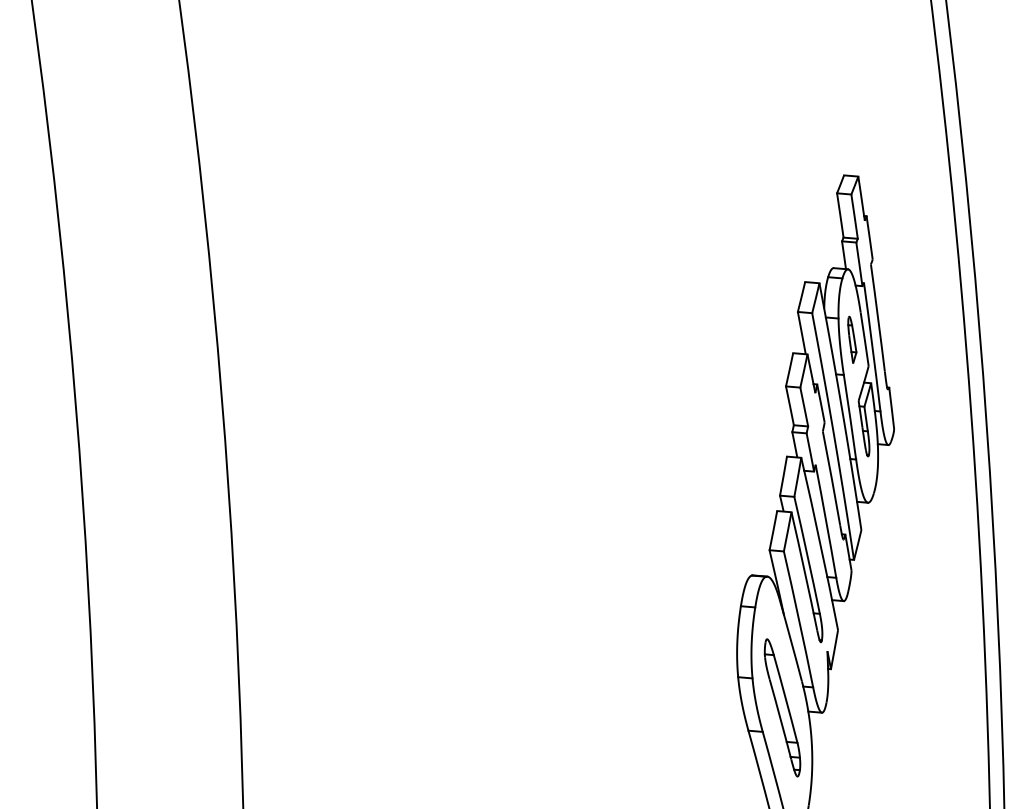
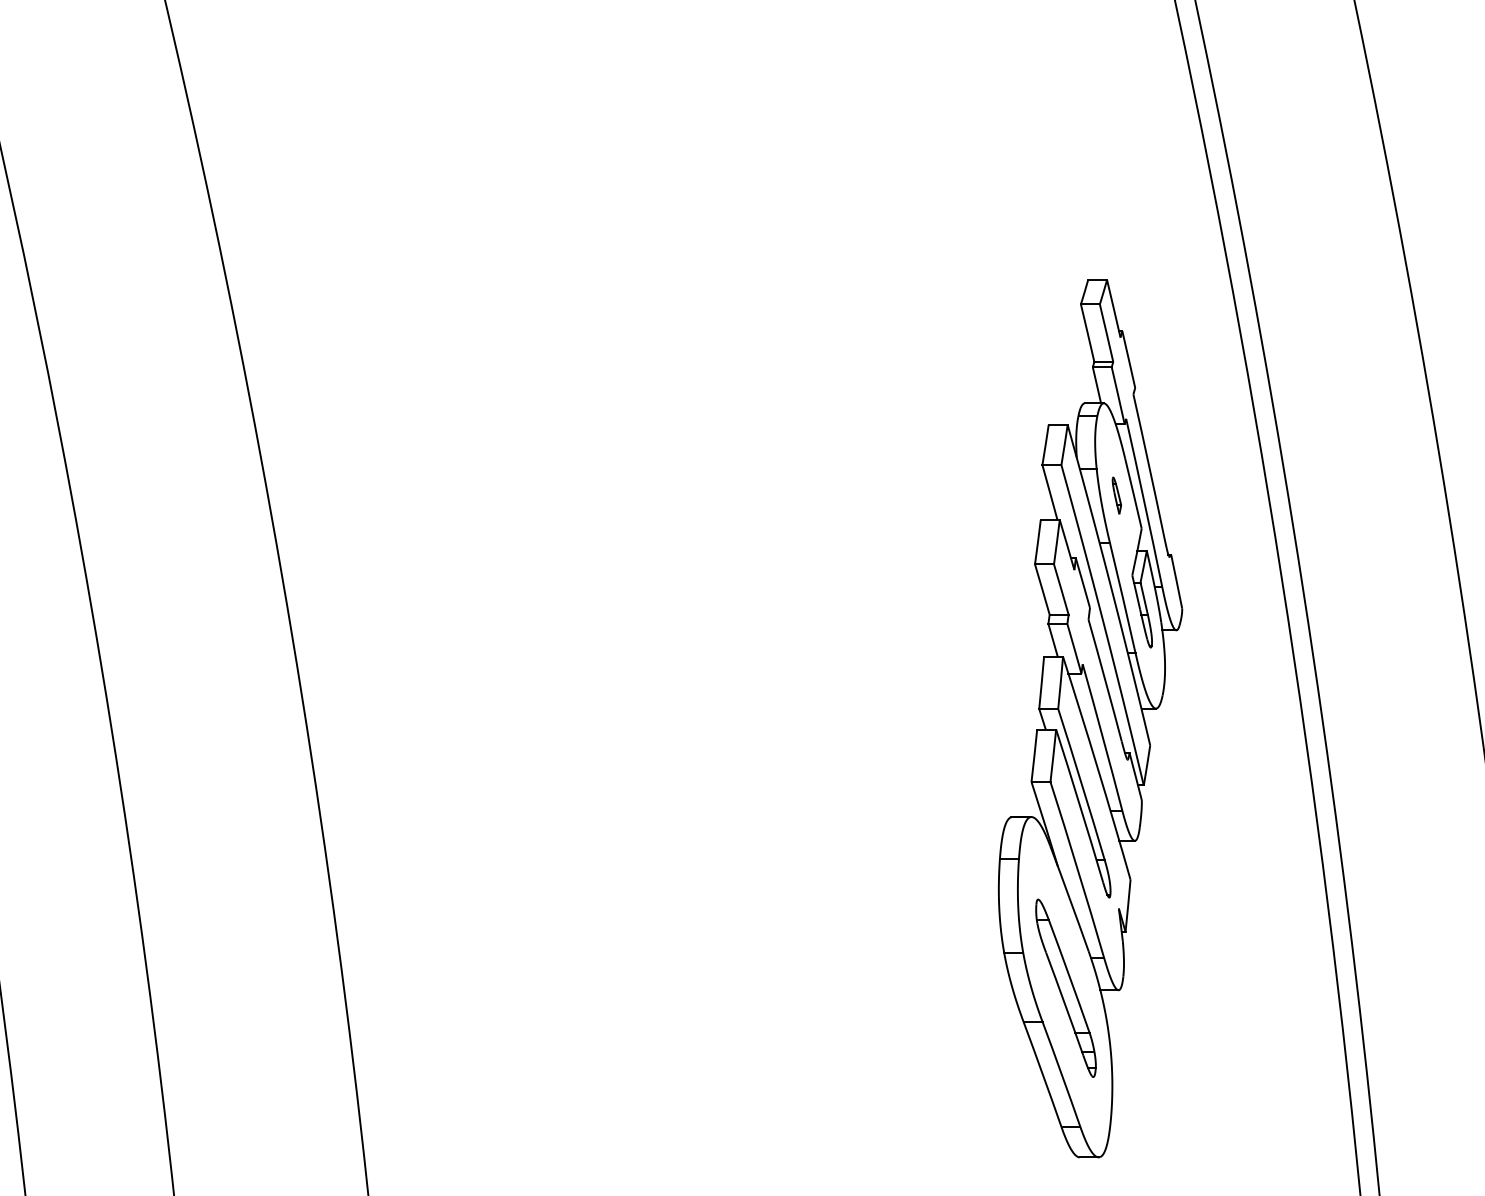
part: (851, 339) -> (1116, 495), size x0.6

